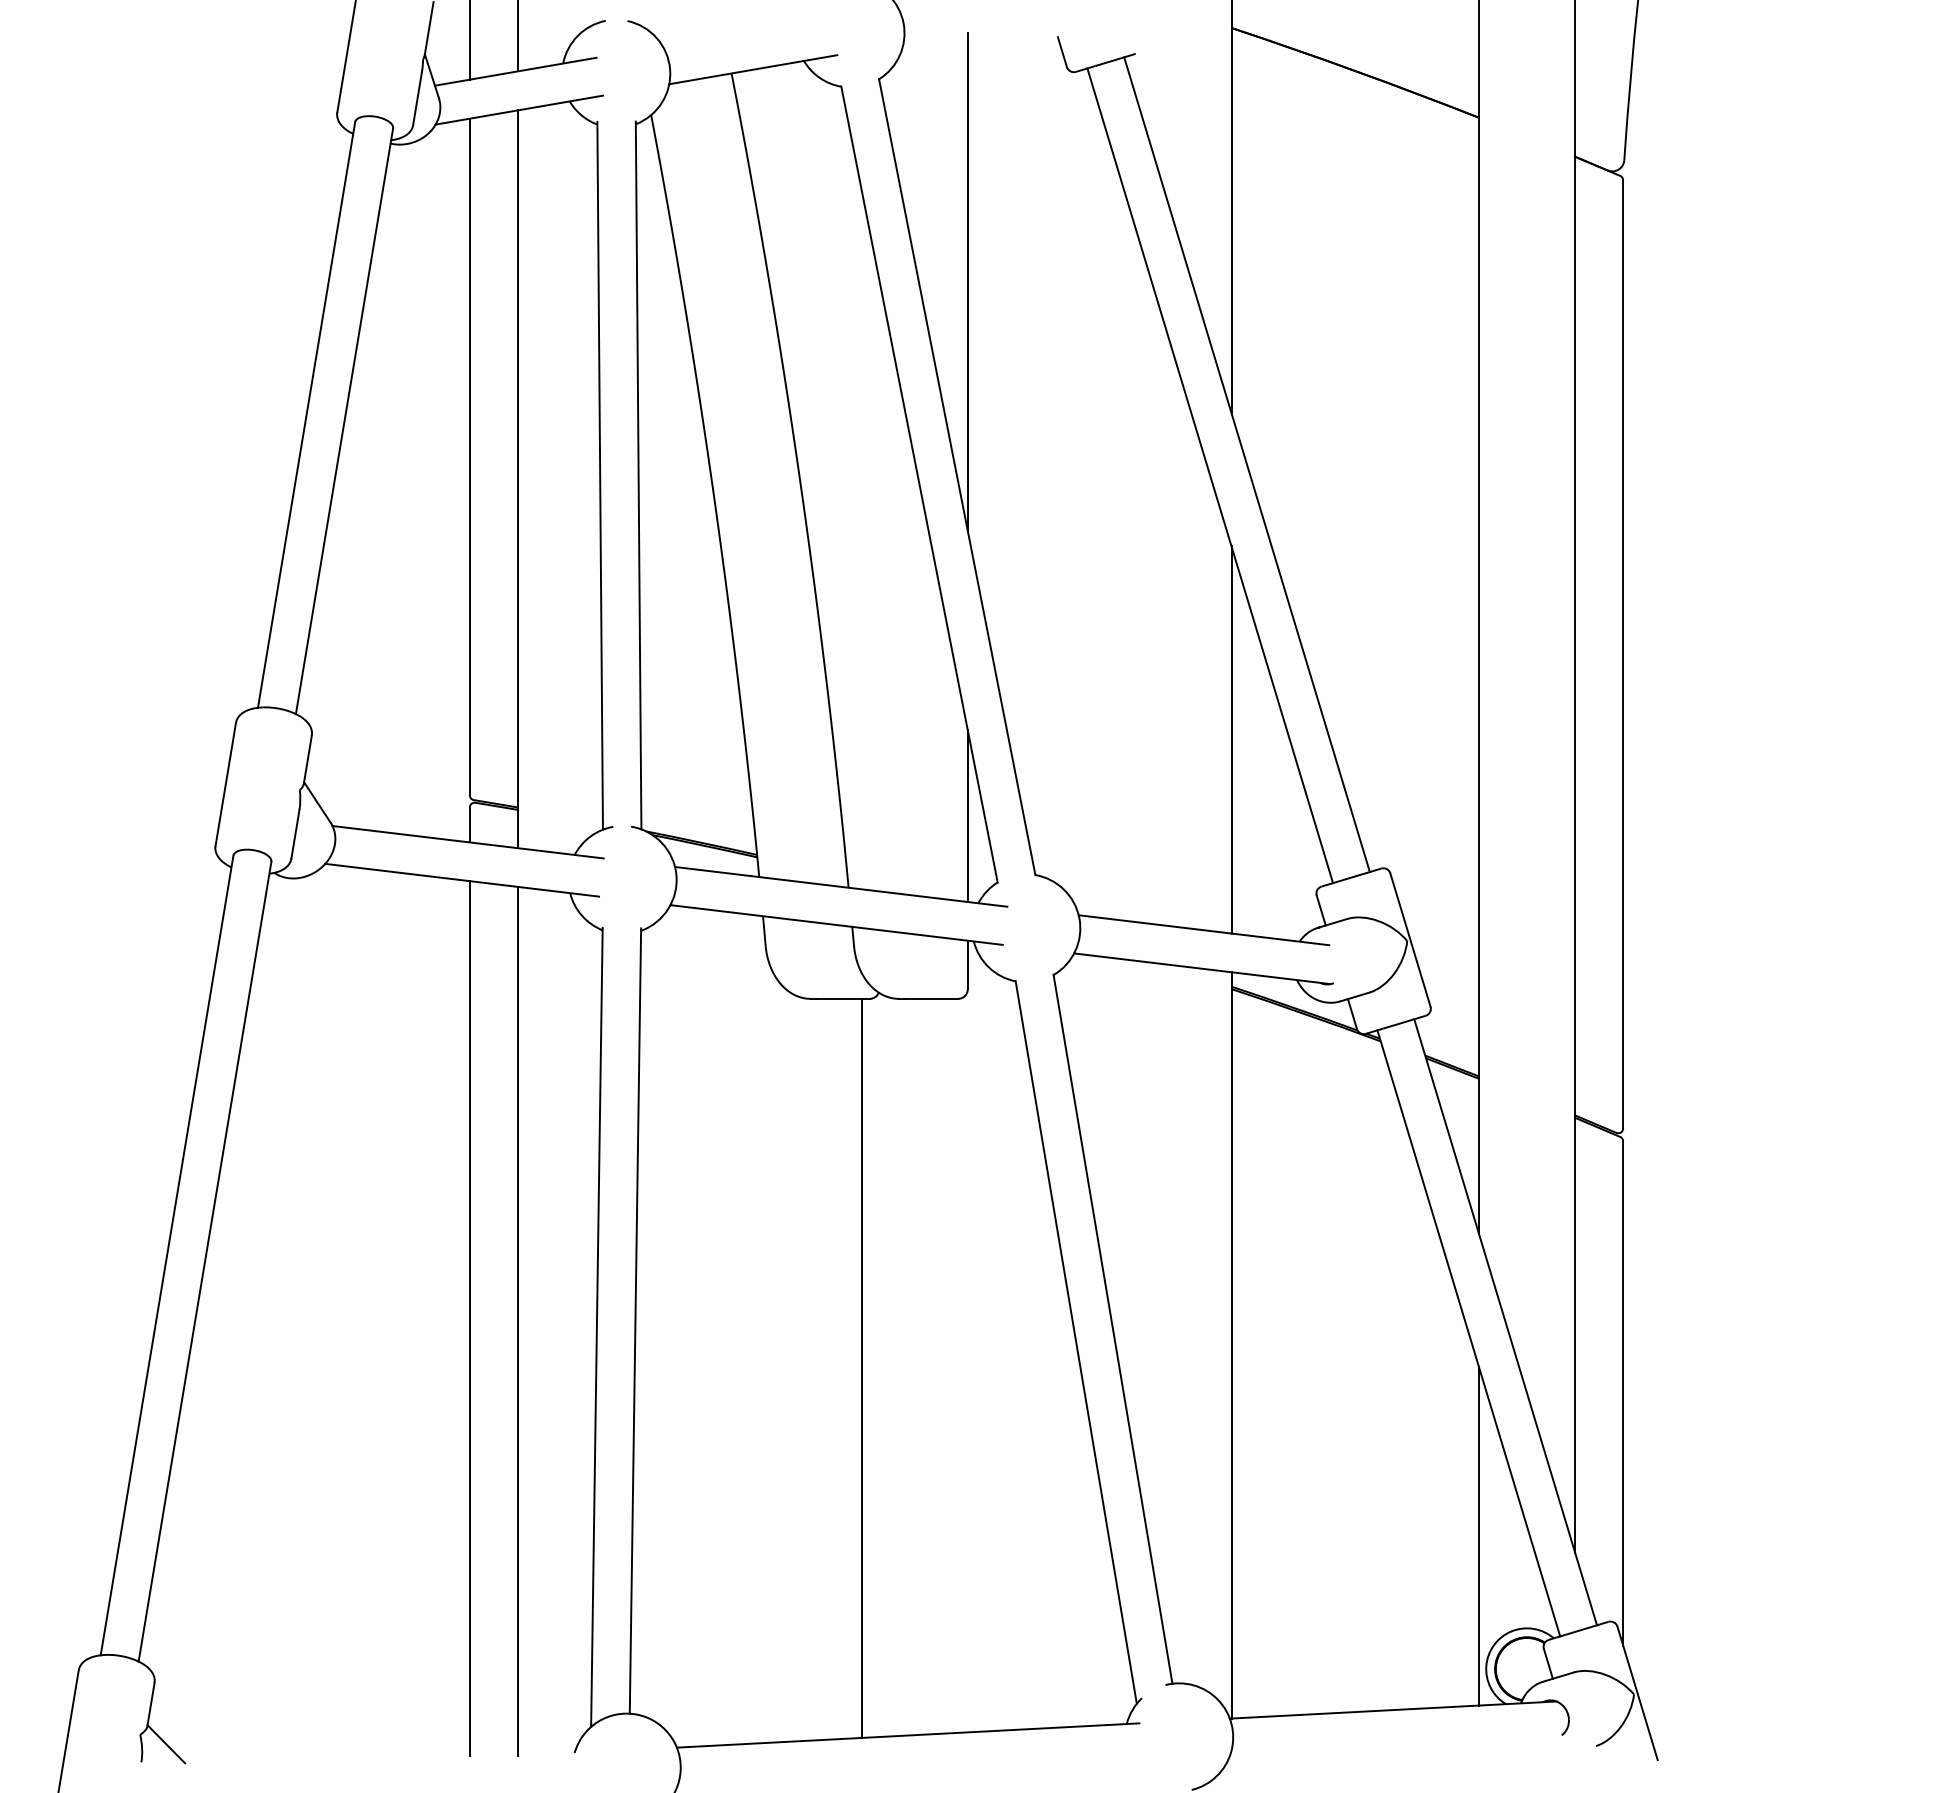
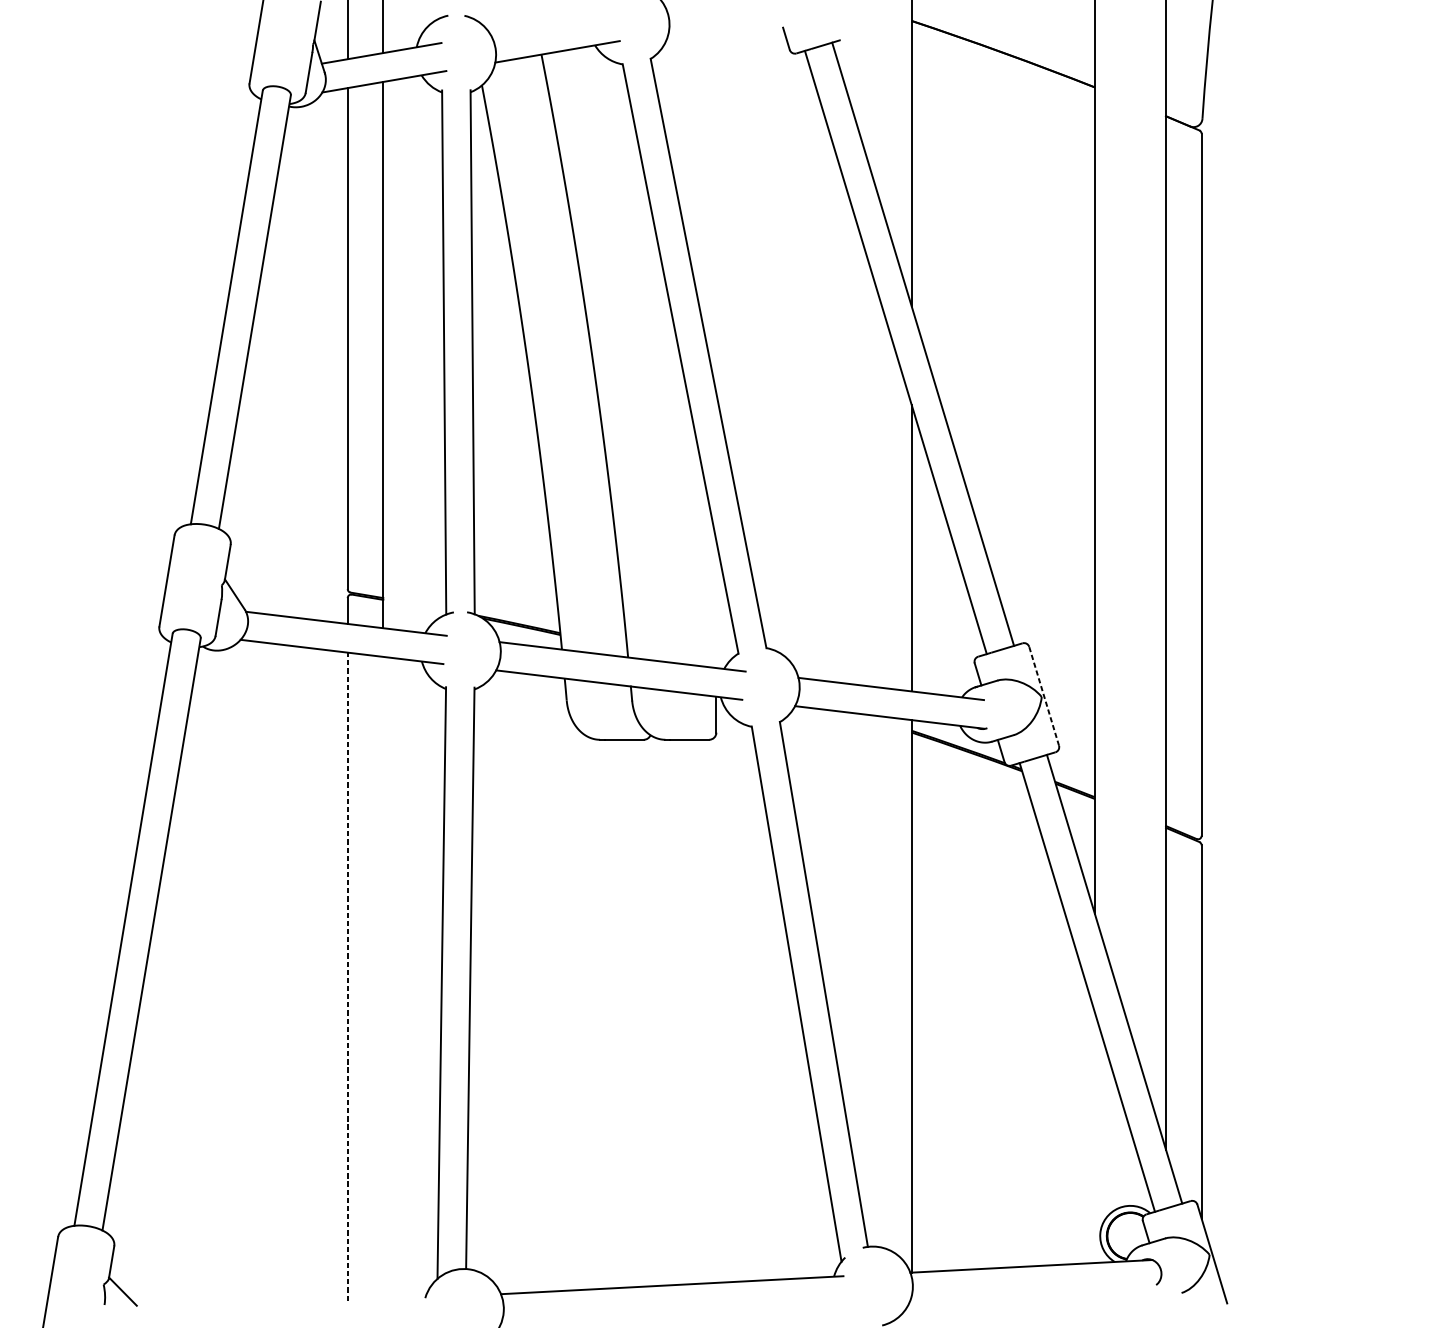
line: (967, 281) -> (716, 208), removed
line: (967, 816) -> (716, 604), removed
line: (1410, 940) -> (1044, 696), solid -> dashed
line: (469, 1318) -> (347, 976), solid -> dashed
line: (517, 1320) -> (382, 977), removed
line: (861, 1367) -> (637, 1012), removed
line: (1479, 1536) -> (1095, 1137), removed

